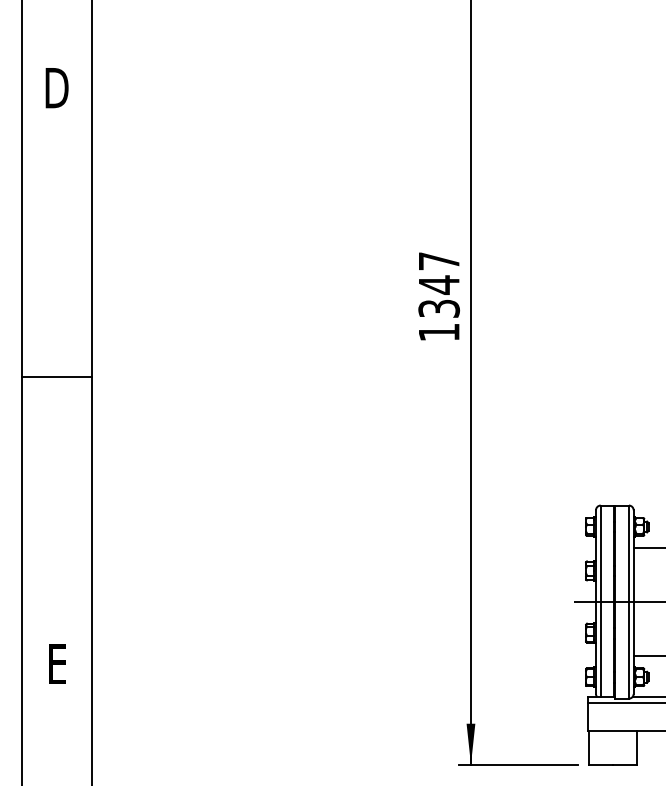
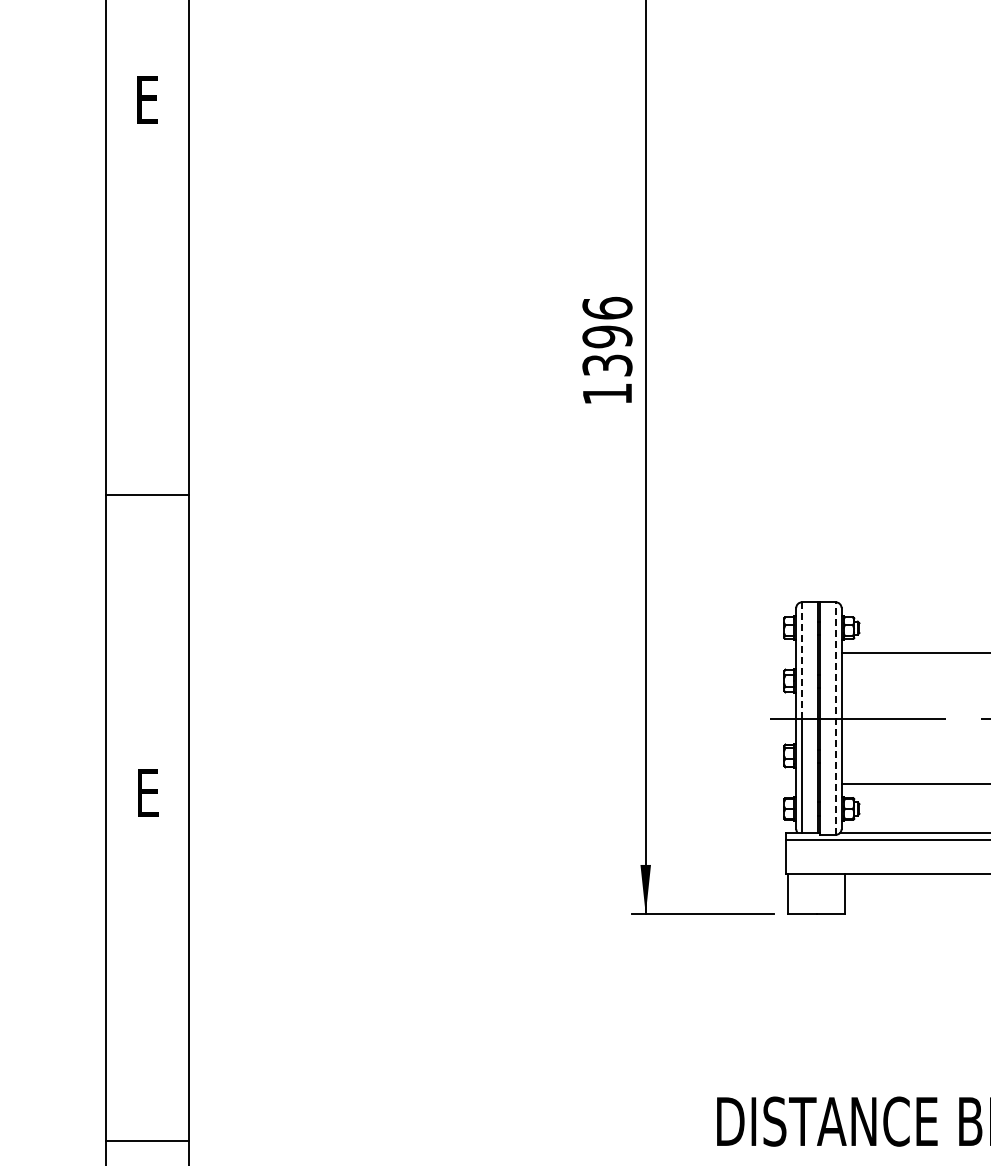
text: (57, 87) -> (147, 99), D -> E
text: (439, 273) -> (607, 322), 1347 -> 1396
line: (57, 376) -> (147, 494), moved
line: (600, 553) -> (801, 660), solid -> dashed
line: (628, 602) -> (835, 718), solid -> dashed

